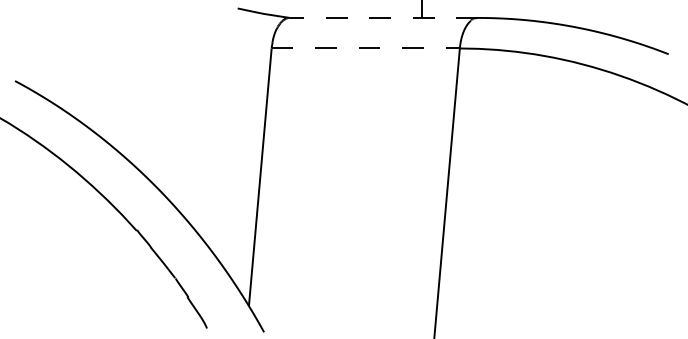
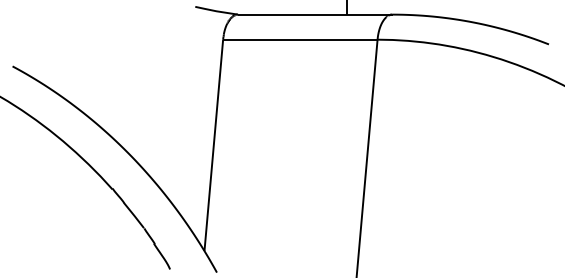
line: (383, 17) -> (314, 14), dashed -> solid
line: (366, 48) -> (300, 39), dashed -> solid

